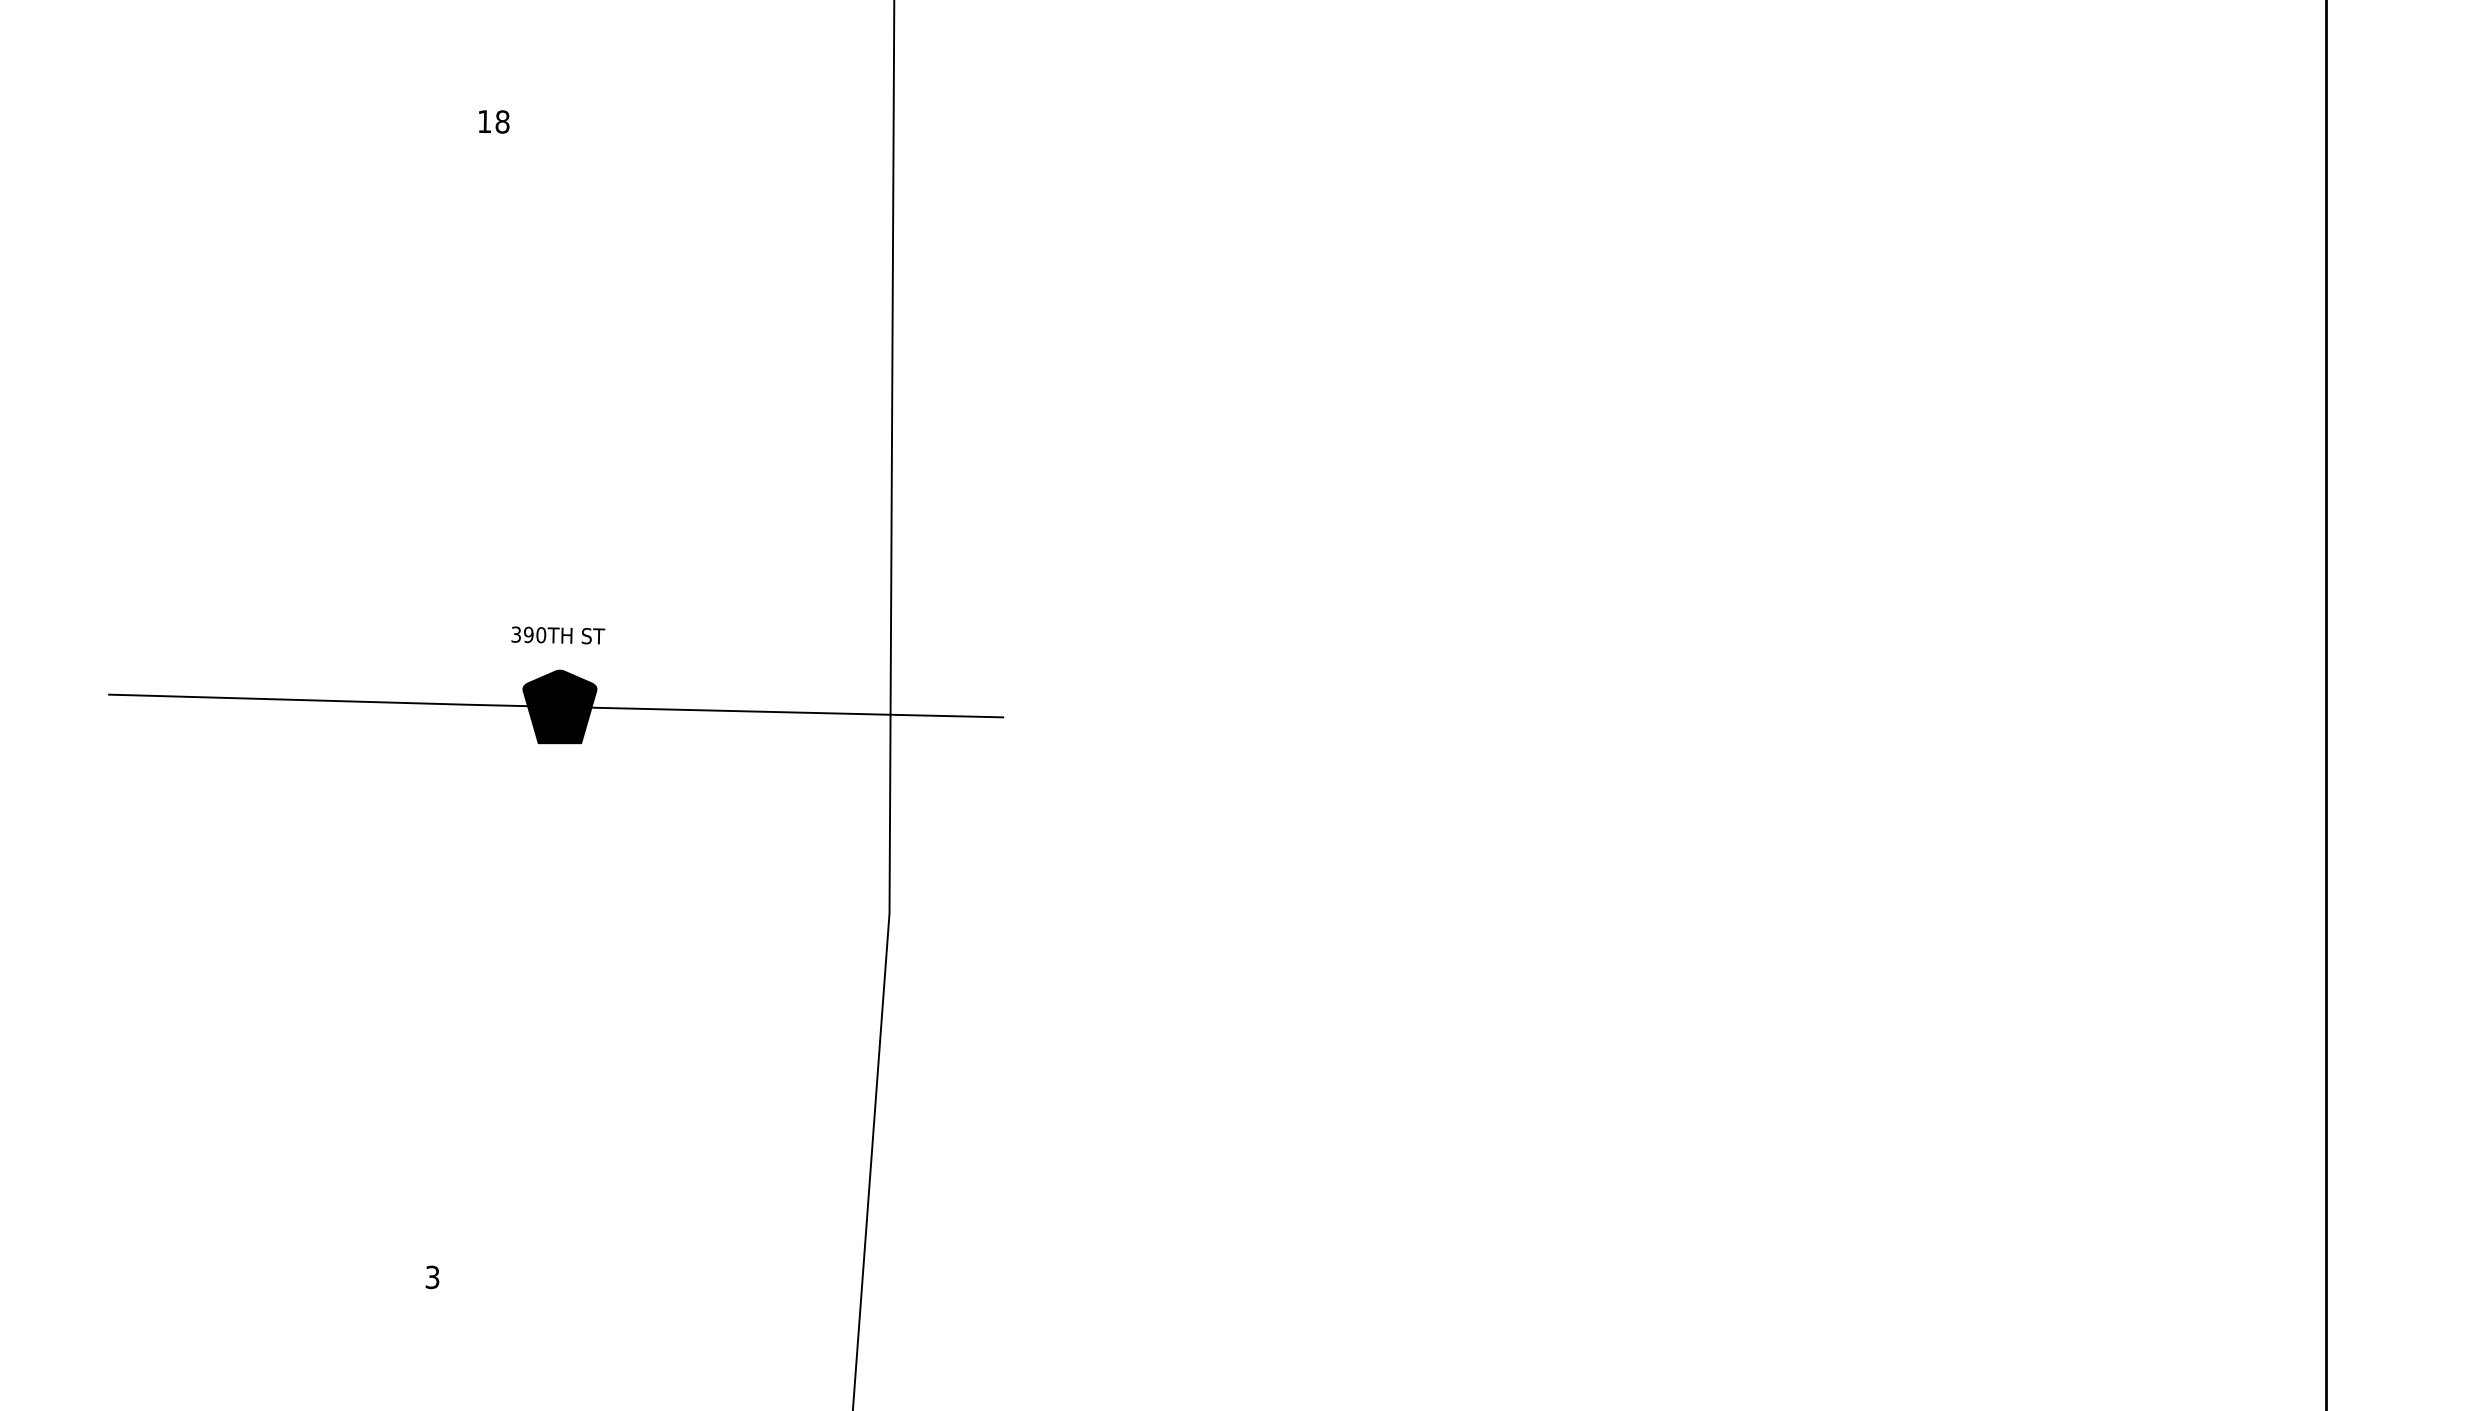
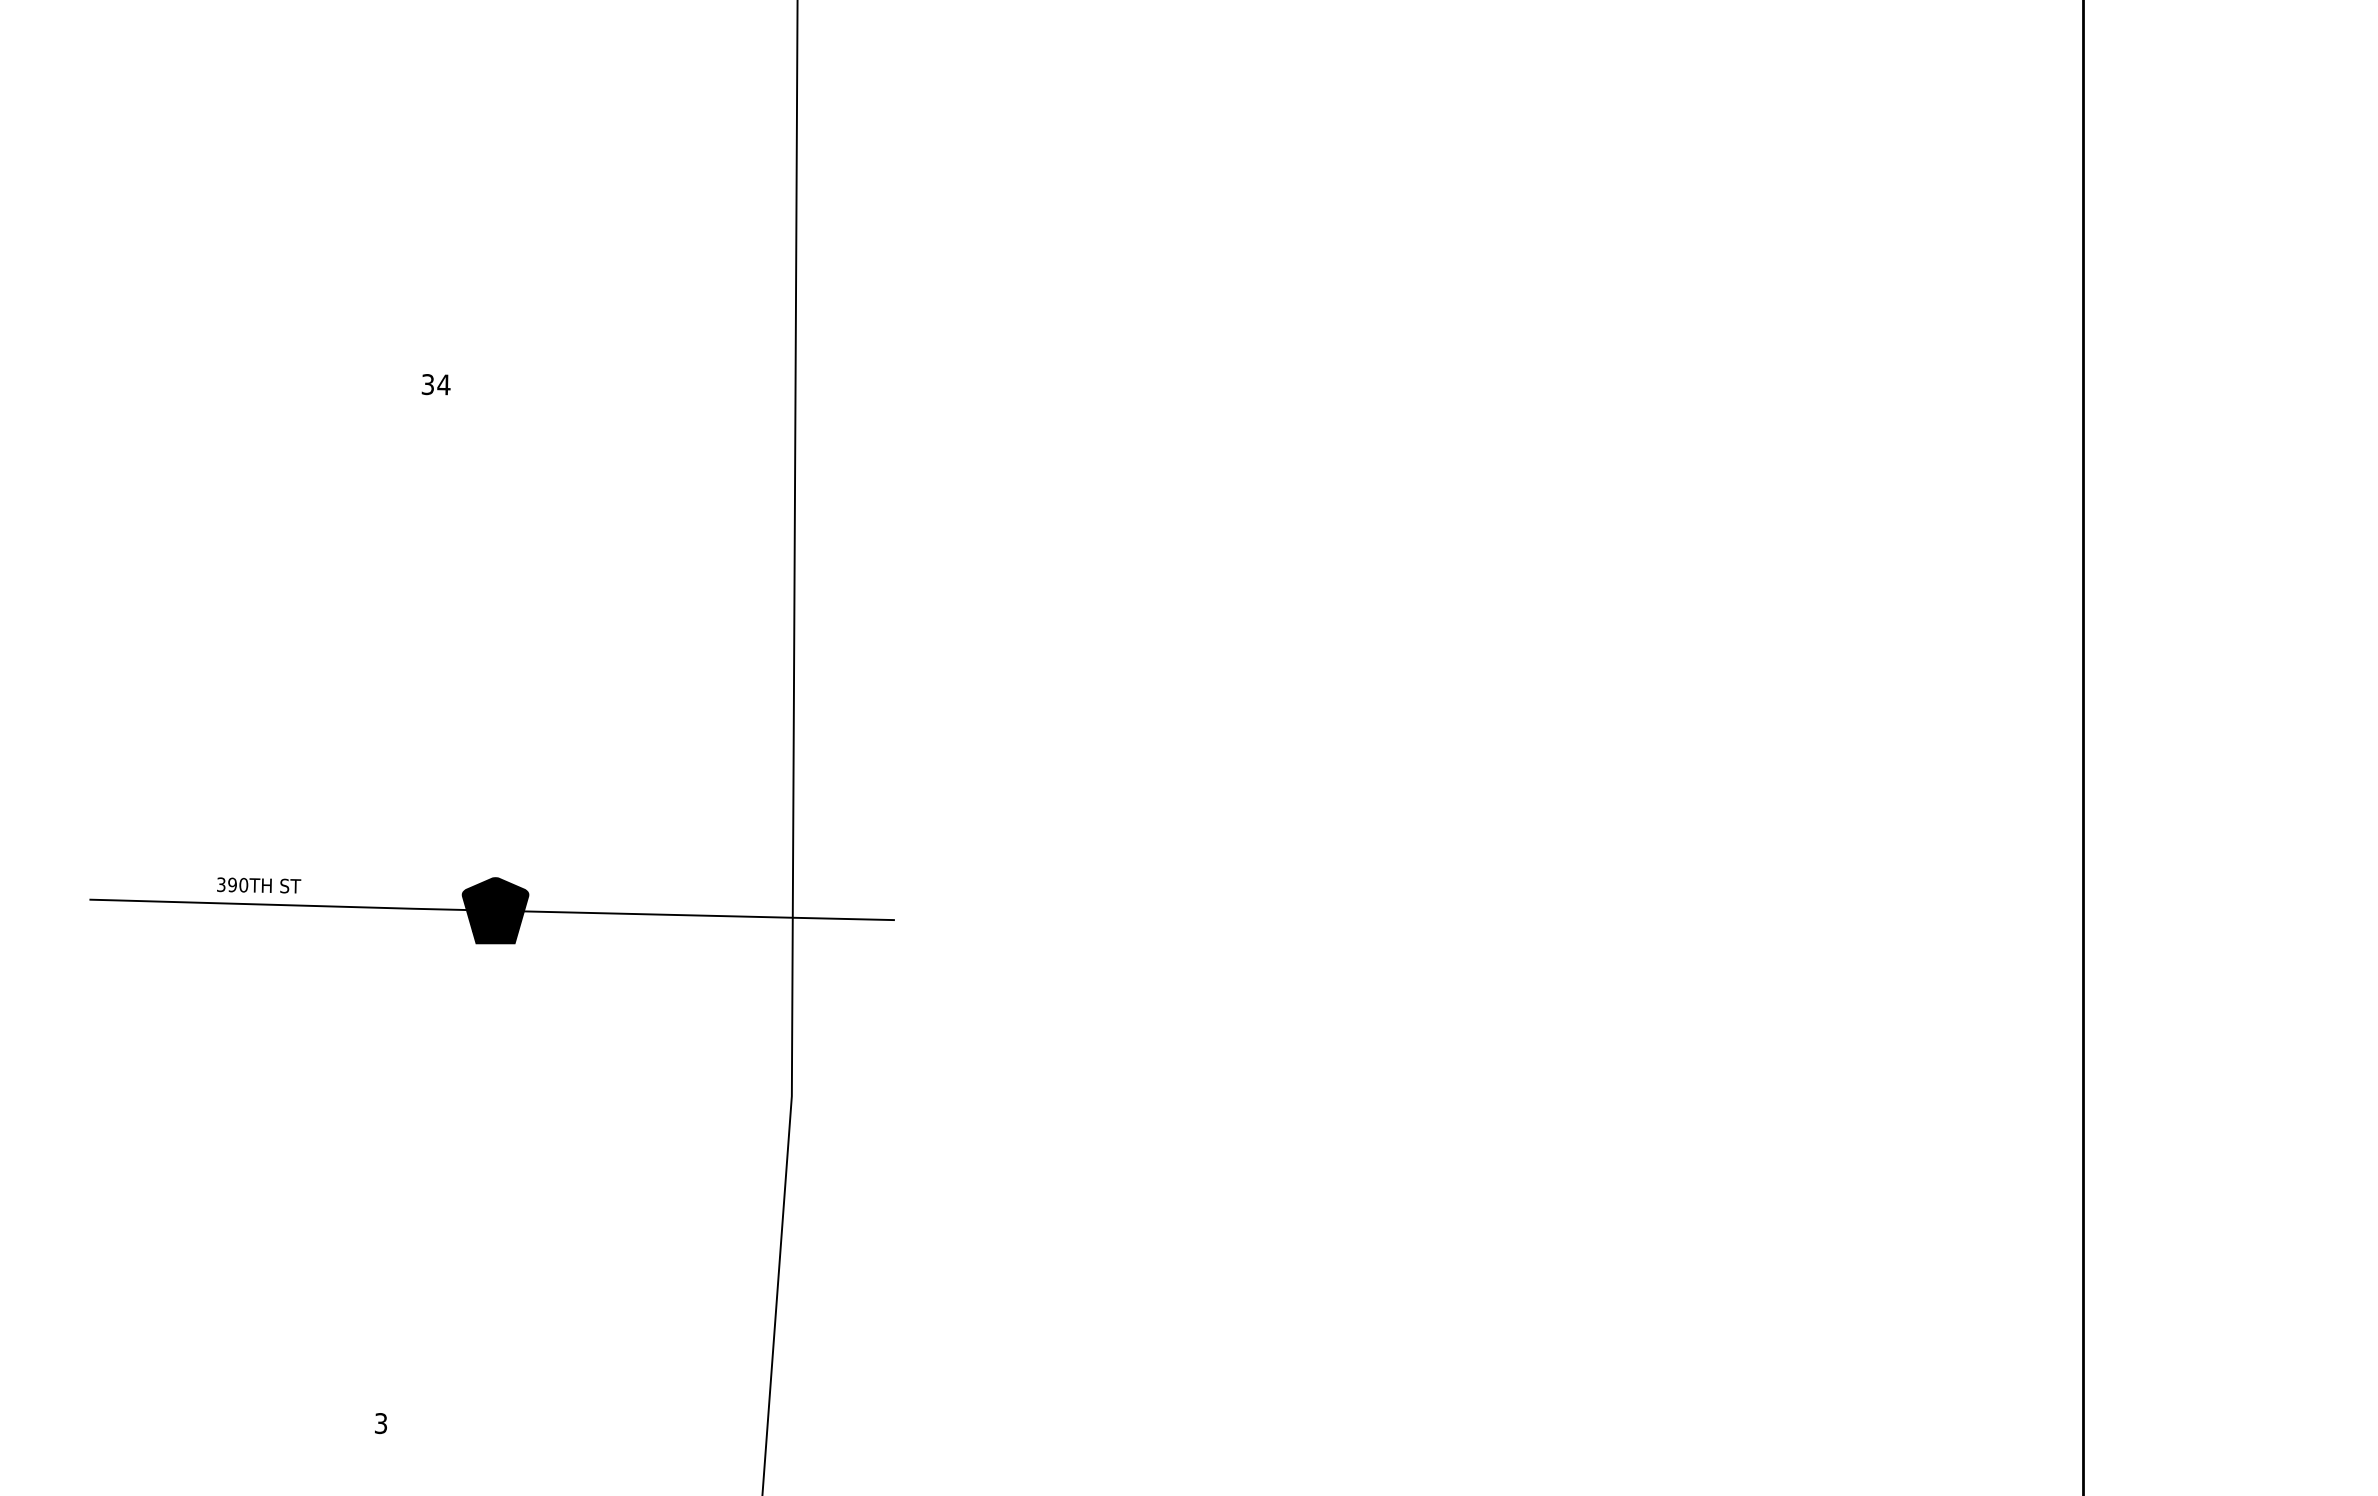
text: (493, 121) -> (435, 384), 18 -> 34
text: (558, 635) -> (259, 885), moved

